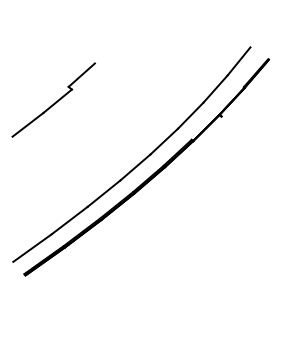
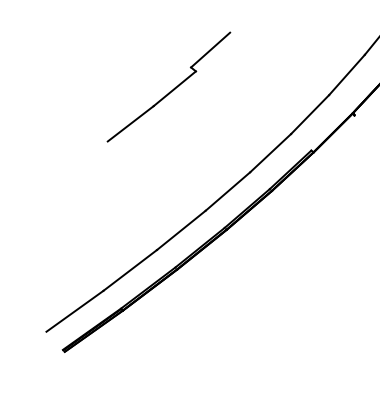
part: (53, 99) -> (168, 86), moved

